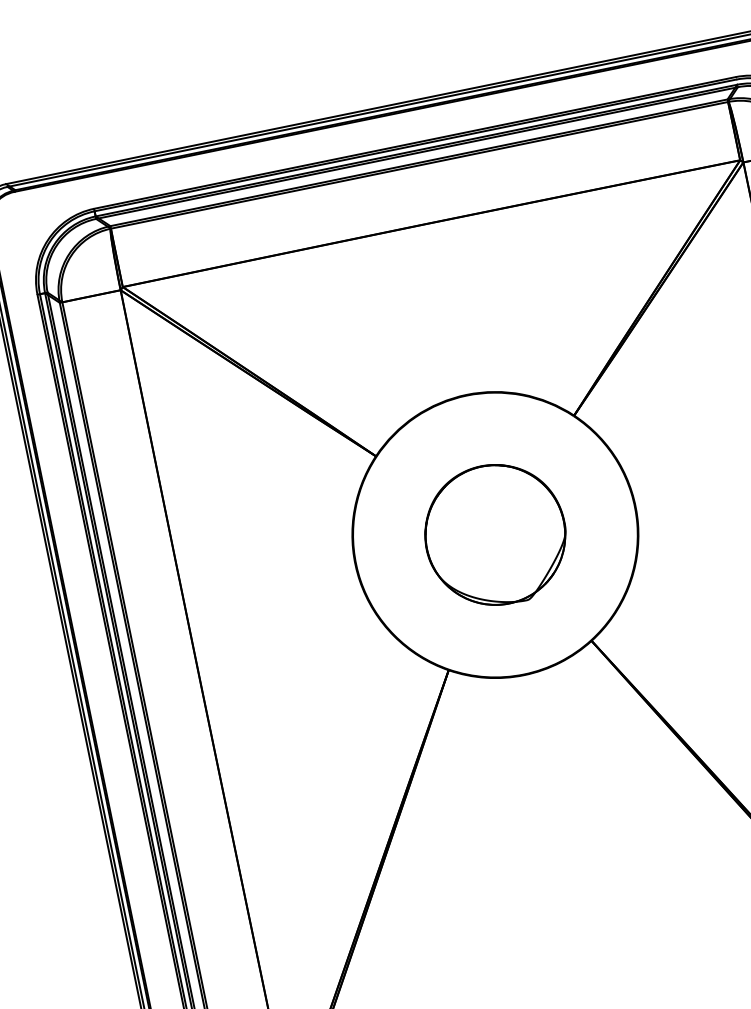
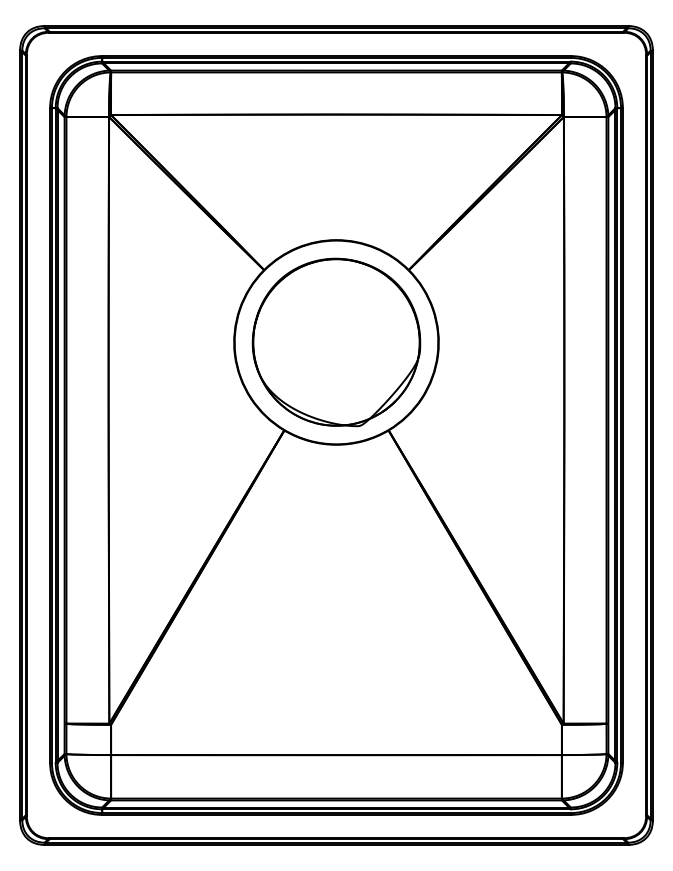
part: (495, 535) -> (336, 342), size x1.67

